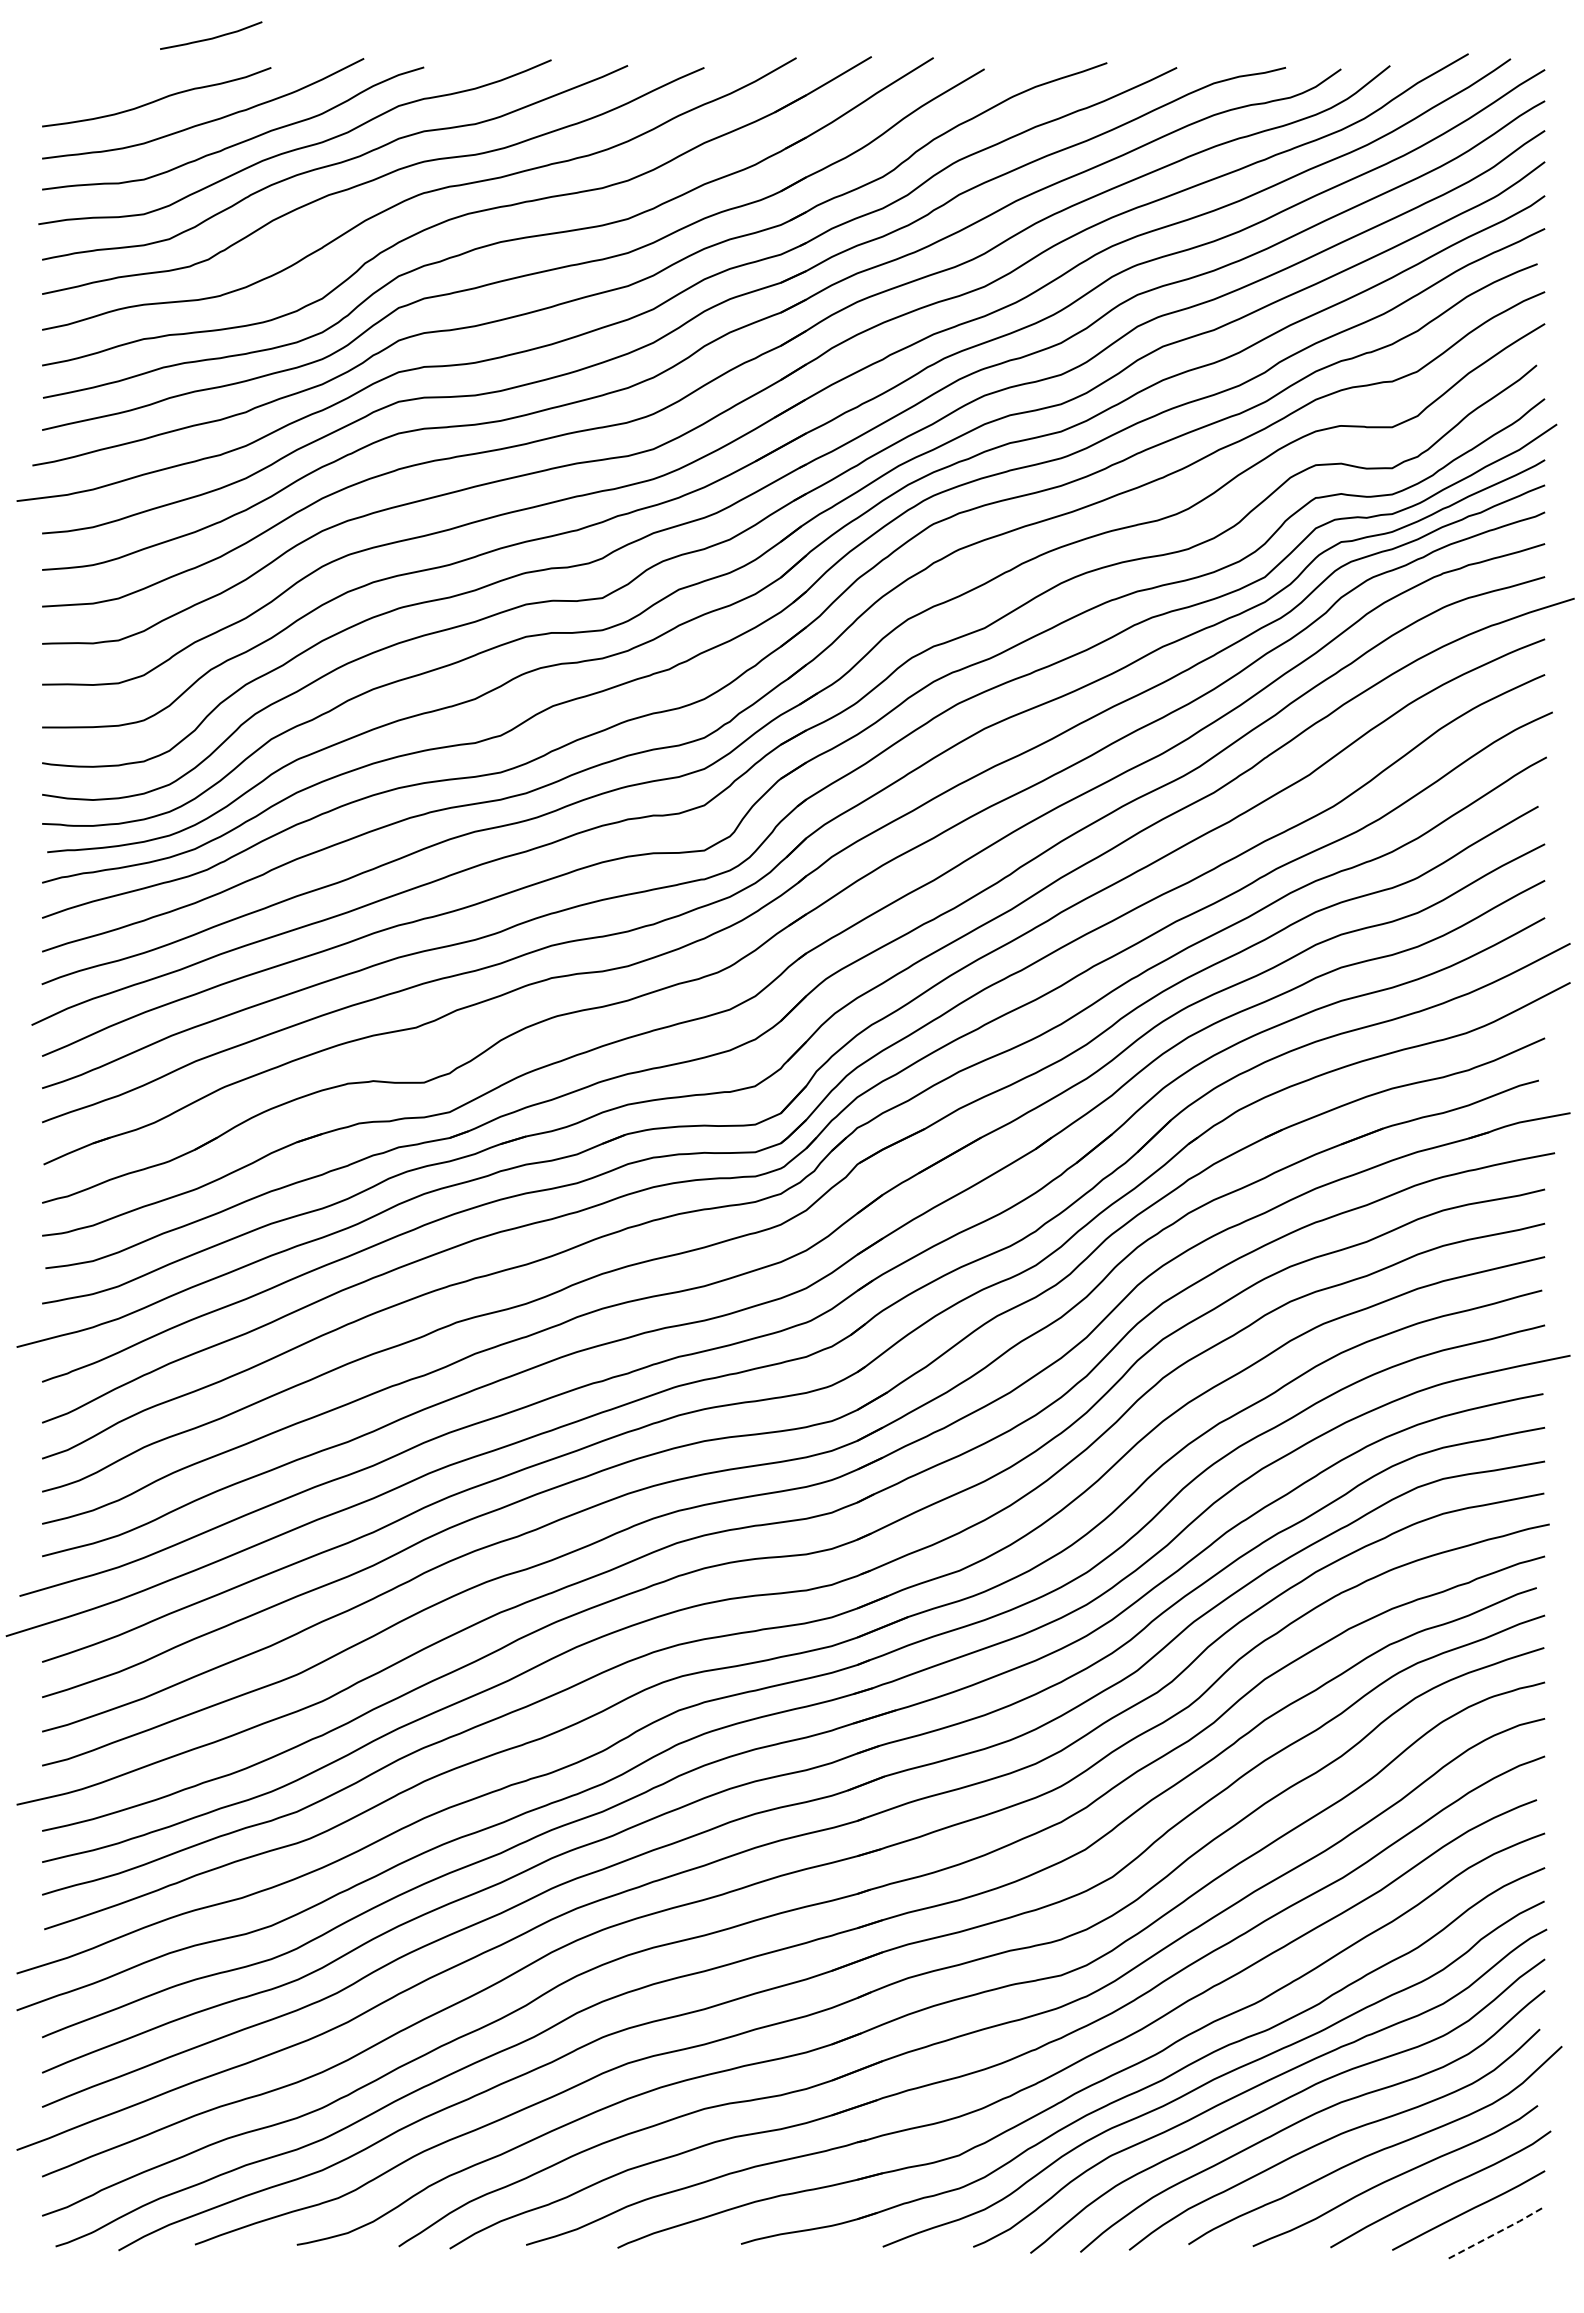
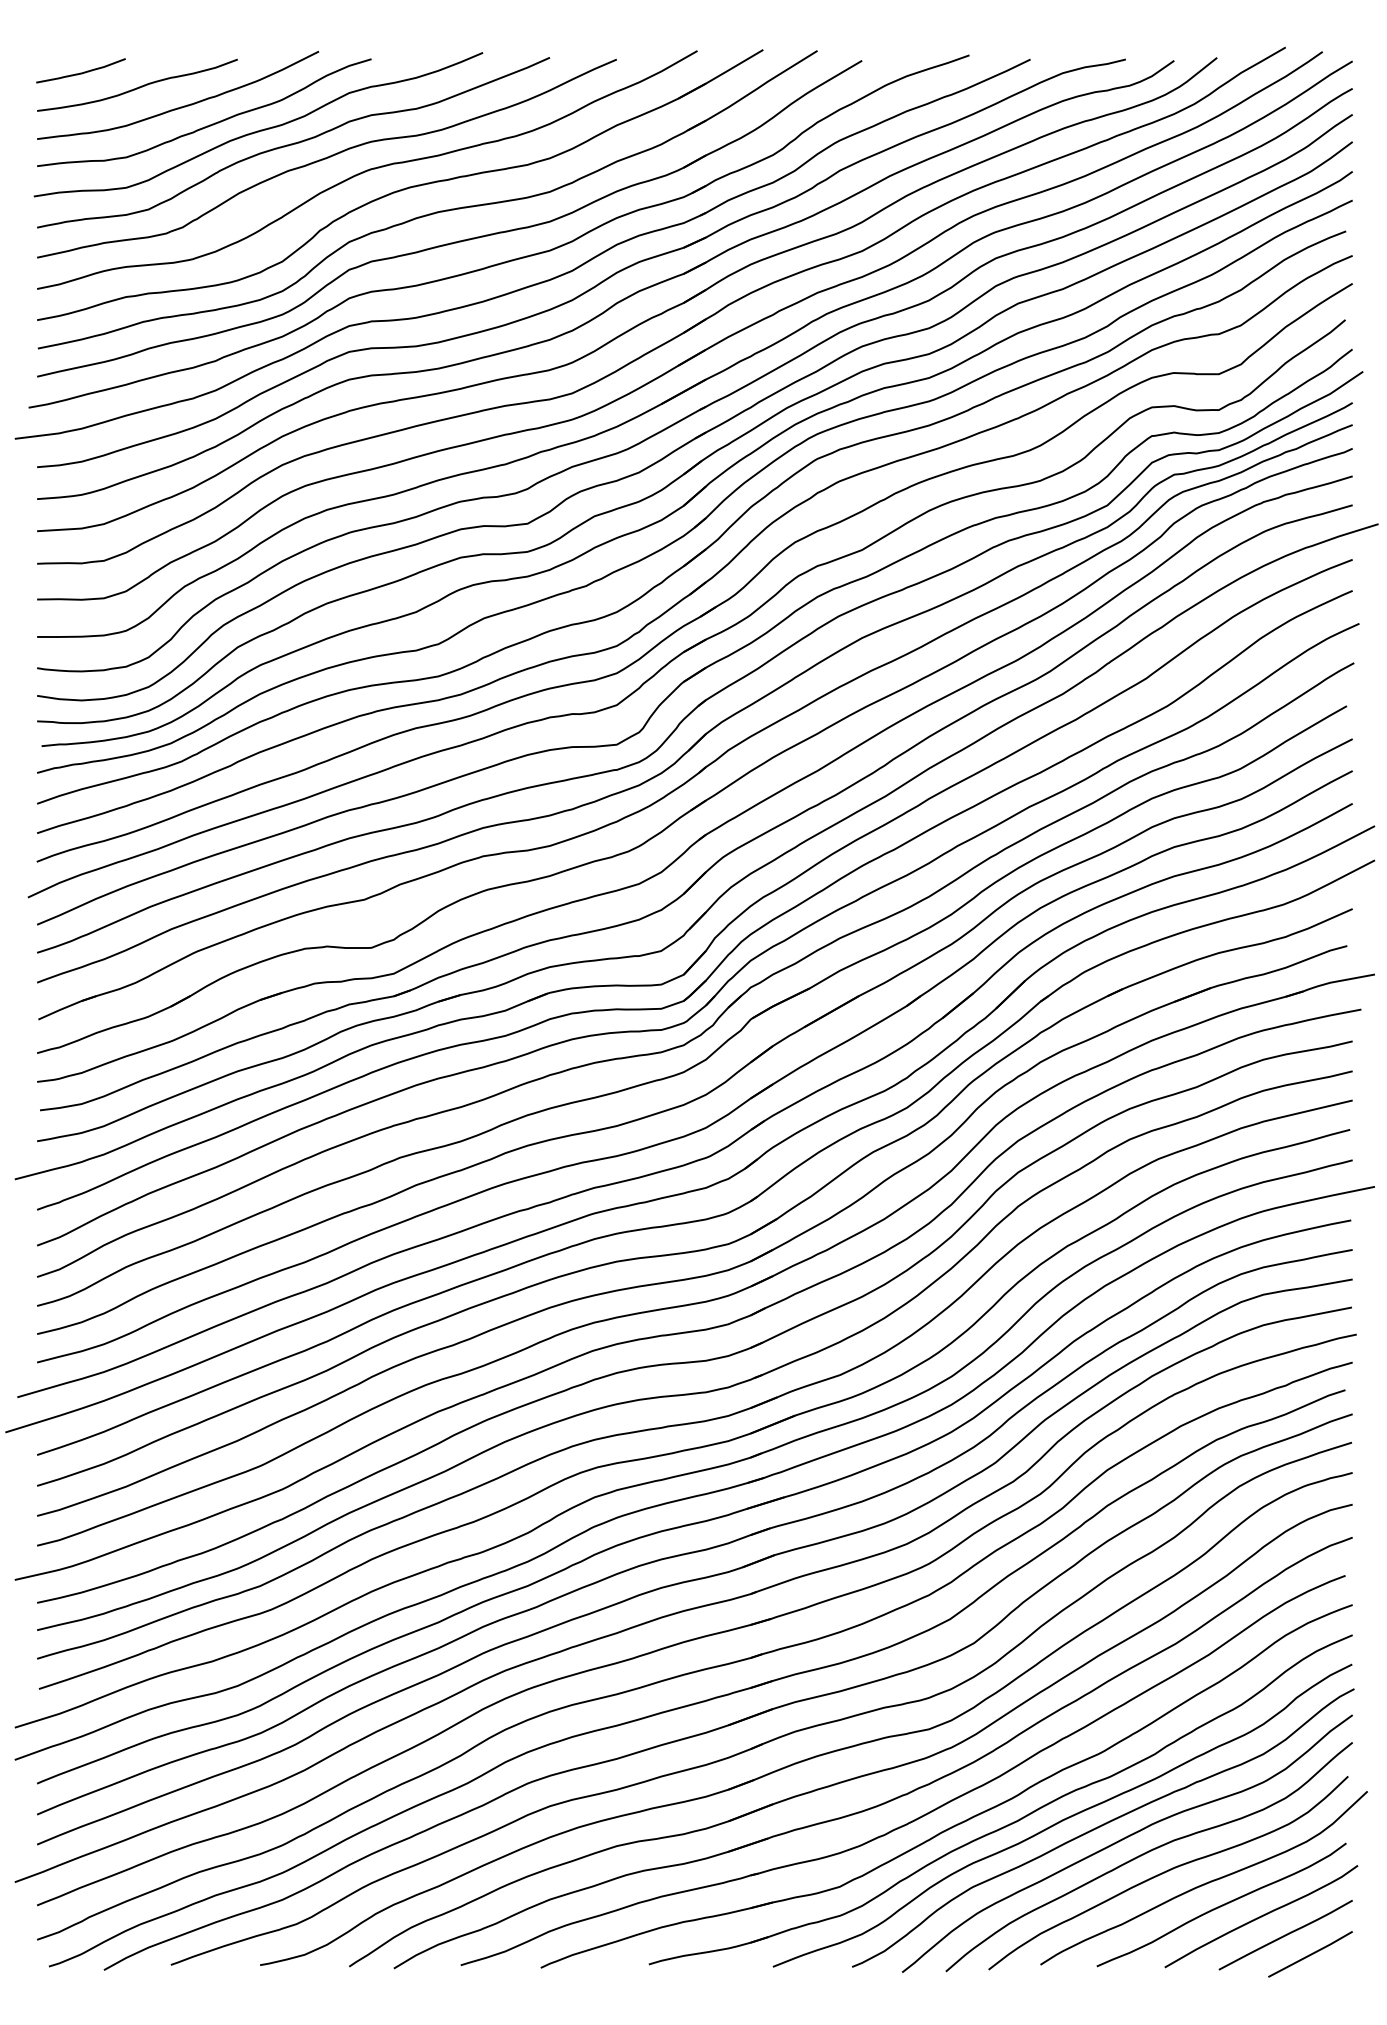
curve: (211, 37) -> (81, 72), moved
line: (1497, 2232) -> (1311, 1954), dashed -> solid

